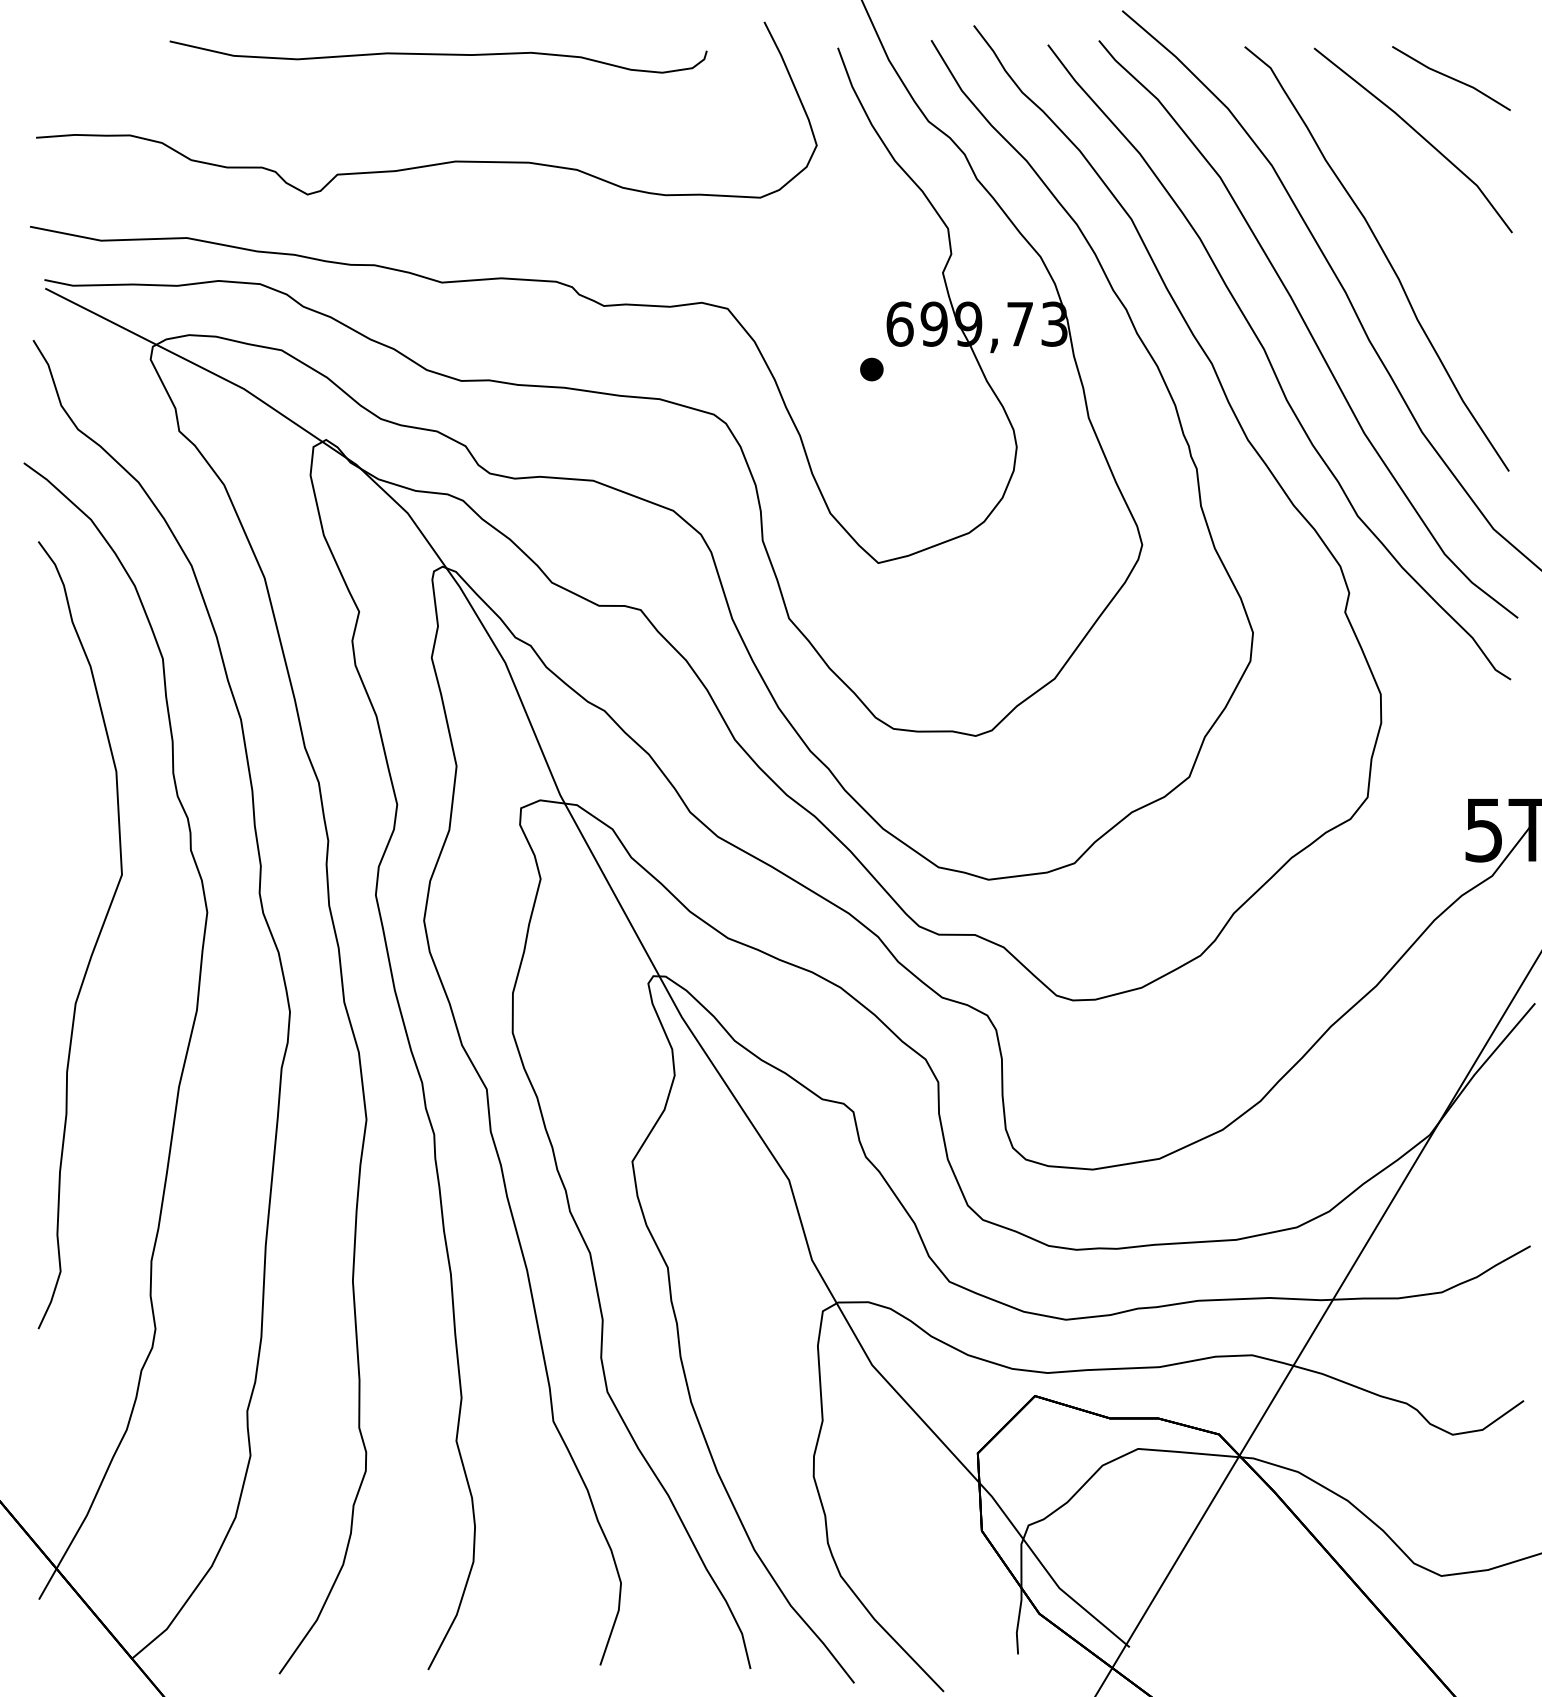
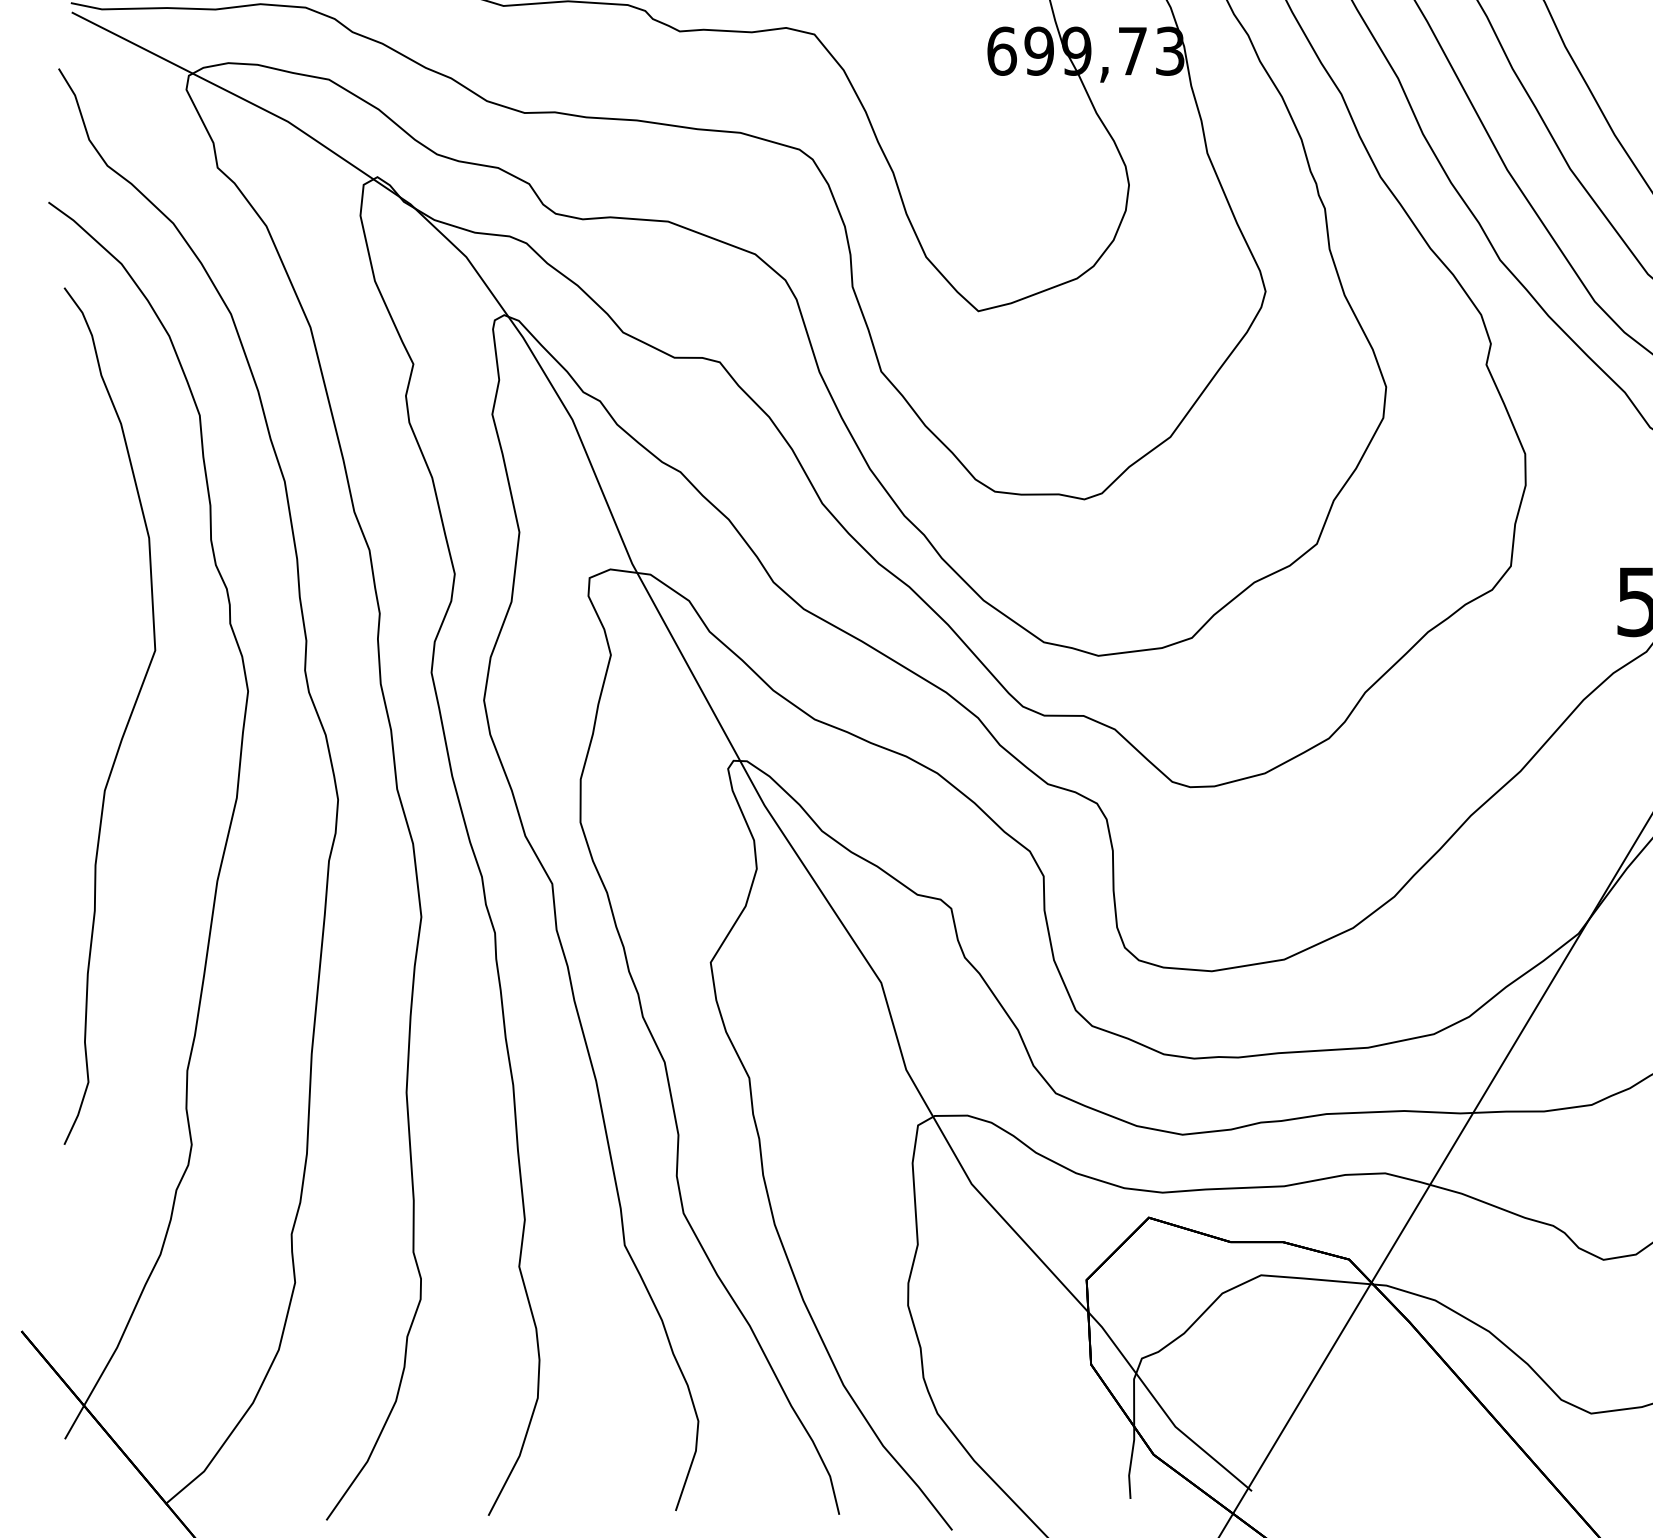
part: (871, 369) -> (970, 100), removed

